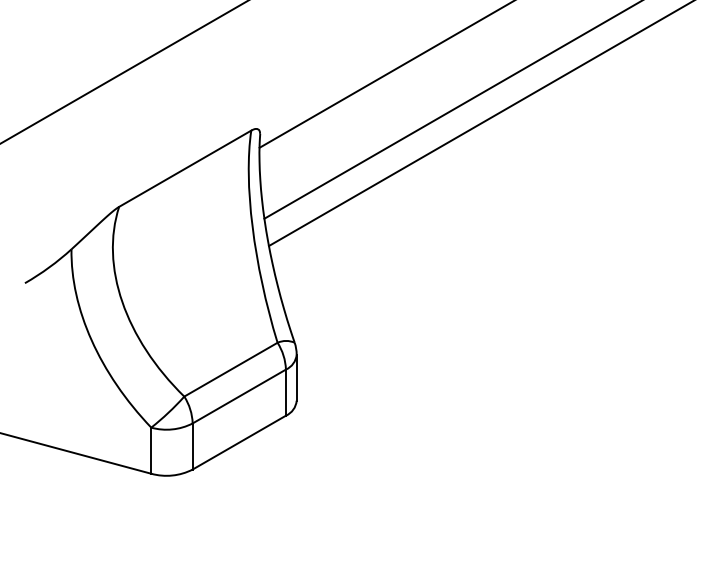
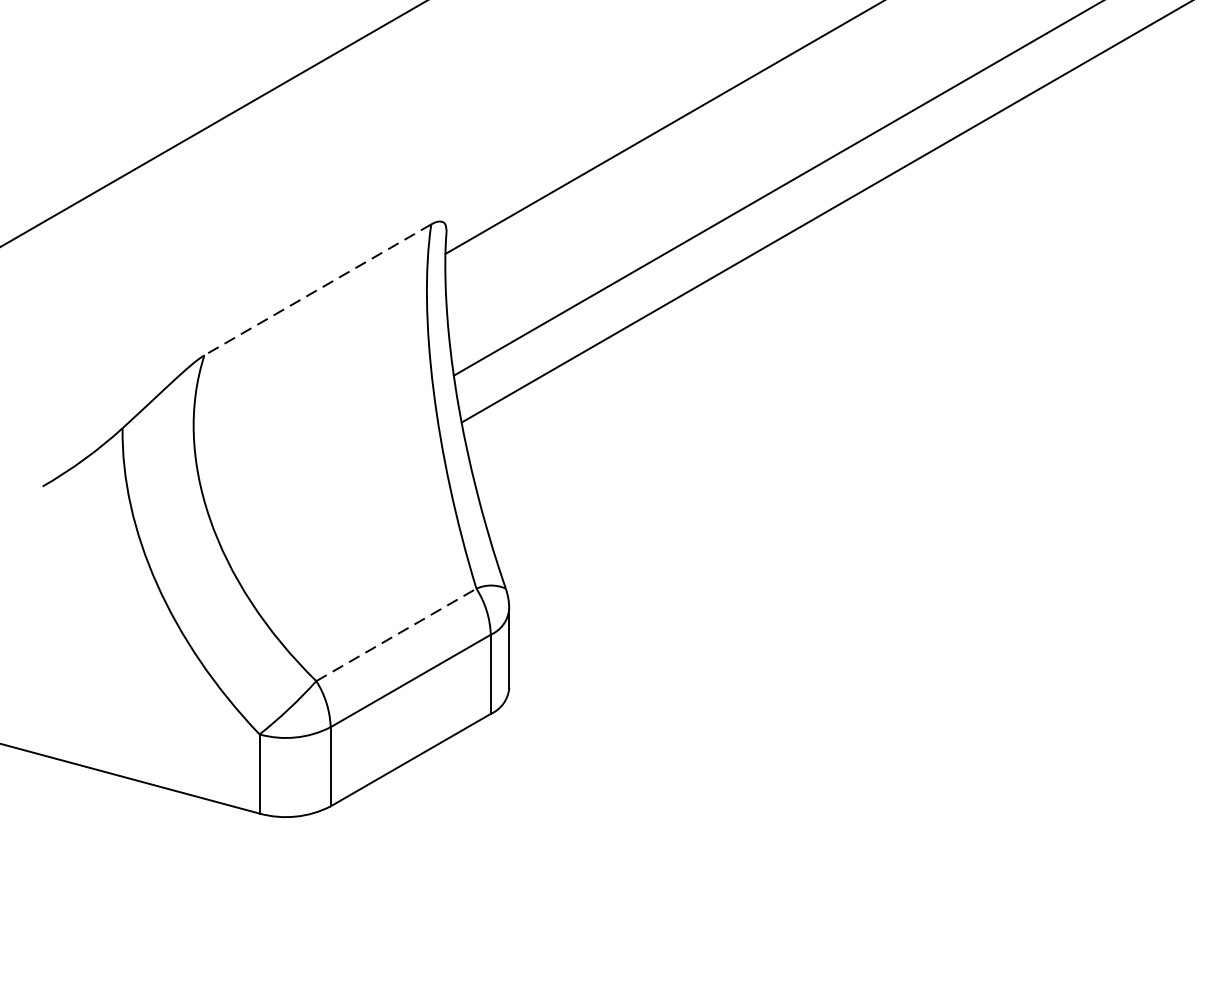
line: (184, 168) -> (316, 289), solid -> dashed
line: (230, 369) -> (395, 634), solid -> dashed

